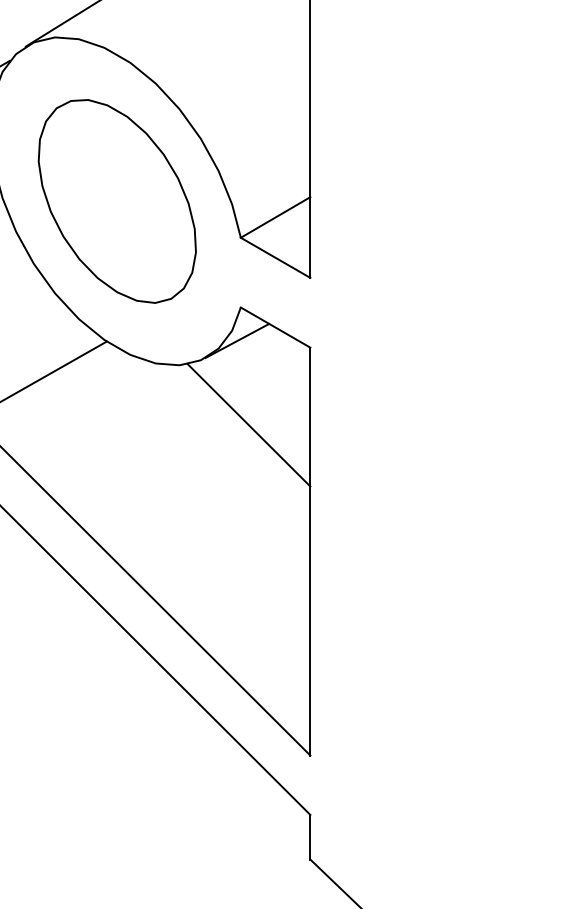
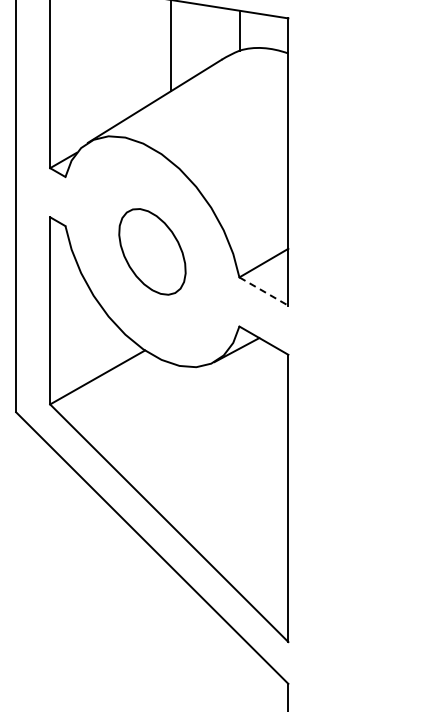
part: (117, 200) -> (152, 251), size x0.6
line: (276, 257) -> (264, 291), solid -> dashed
line: (249, 425) -> (245, 409), removed

